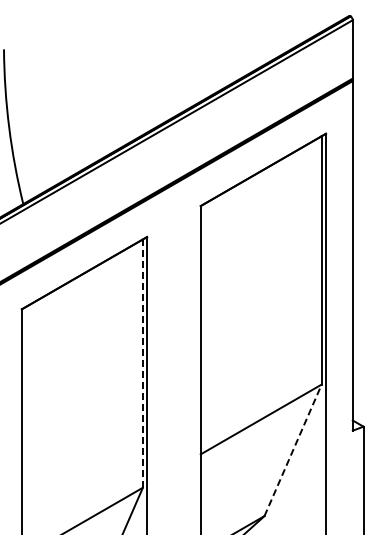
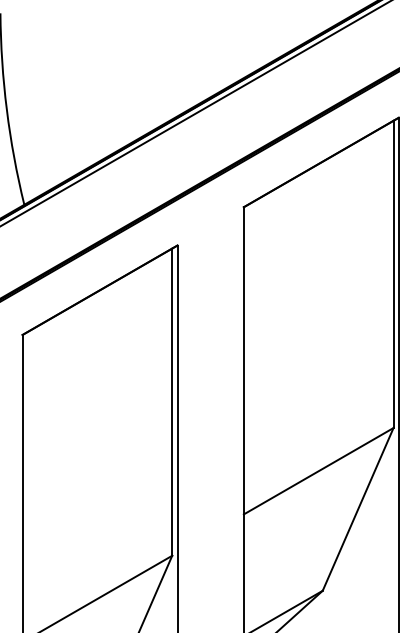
line: (142, 363) -> (171, 401), dashed -> solid
line: (293, 450) -> (358, 509), dashed -> solid

